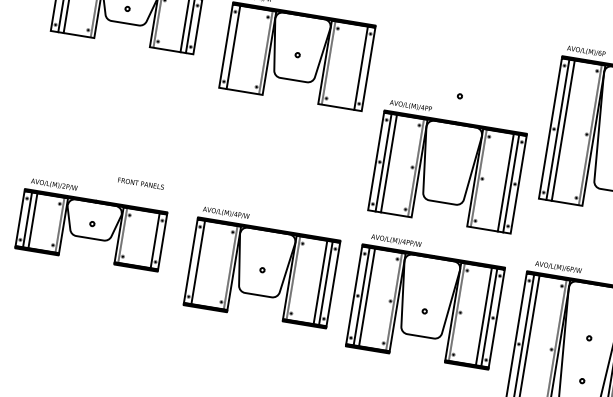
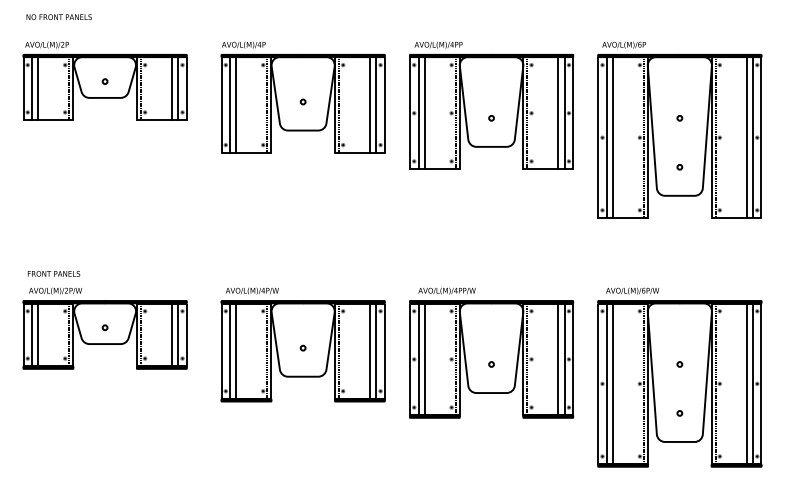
line: (239, 47) -> (236, 104), added
line: (356, 66) -> (370, 104), added
part: (448, 166) -> (491, 105), moved
text: (141, 183) -> (54, 273), moved
line: (149, 239) -> (171, 334), added
line: (203, 262) -> (236, 350), added

